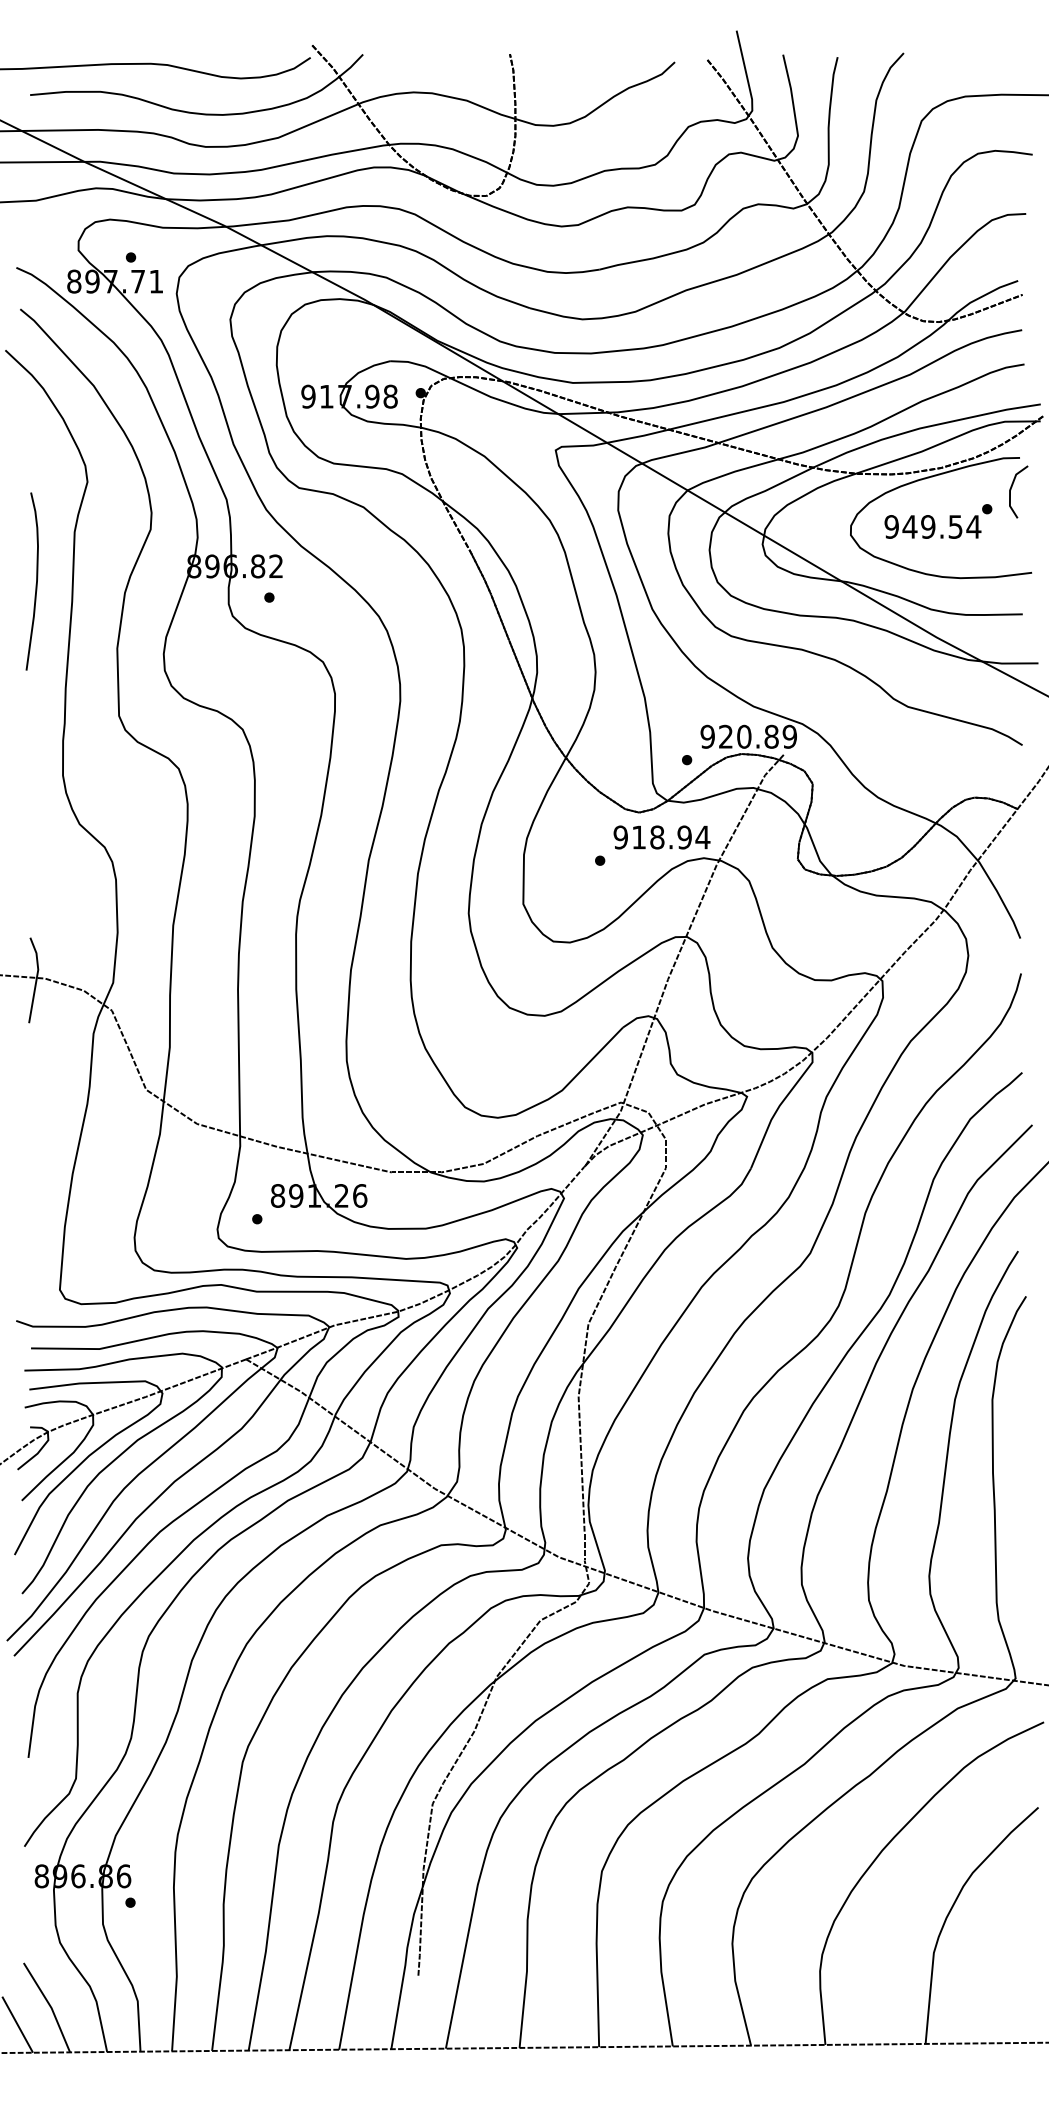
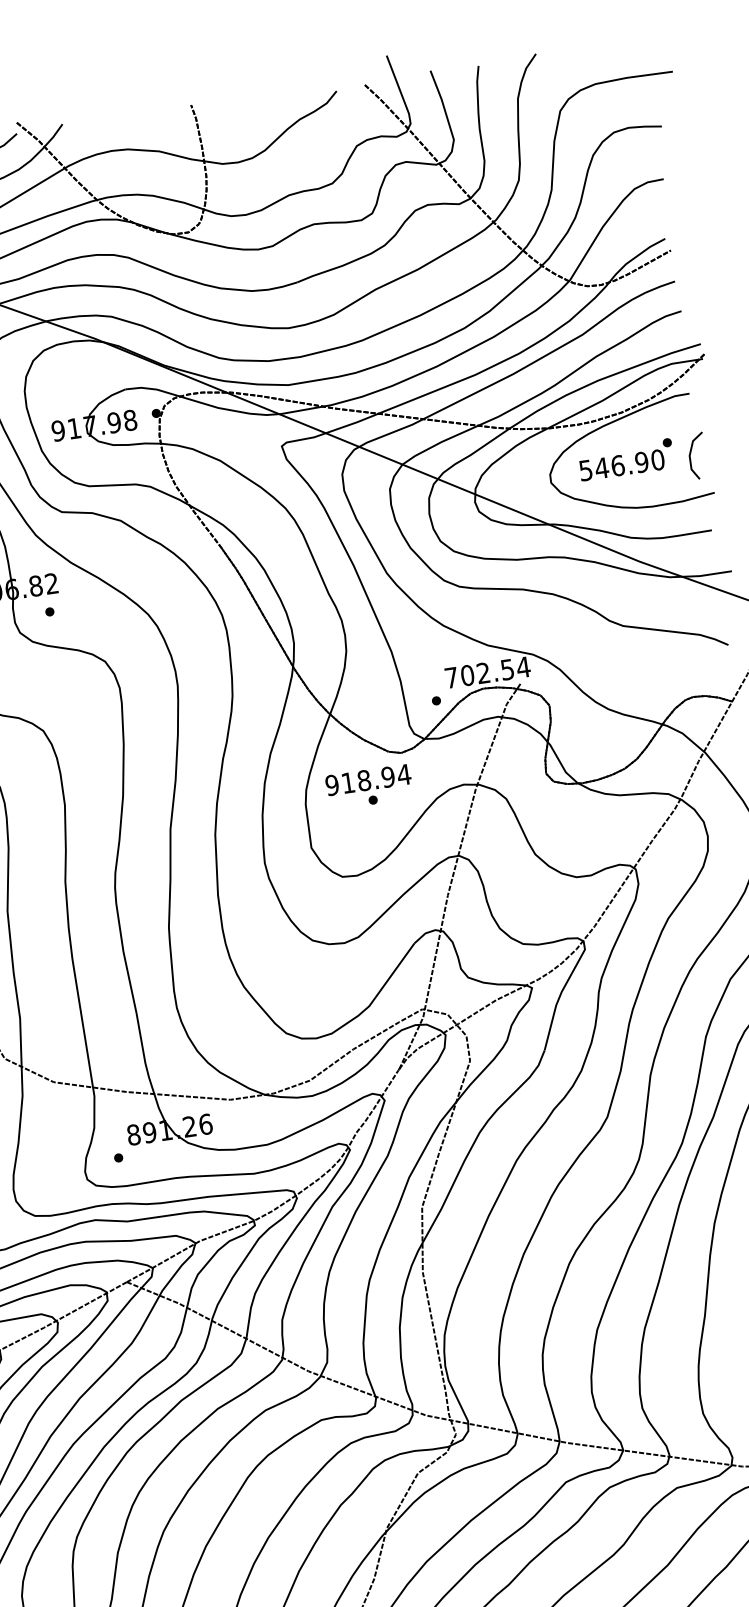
line: (1012, 487) -> (691, 452), moved
text: (932, 526) -> (621, 464), 949.54 -> 546.90
text: (748, 736) -> (487, 672), 920.89 -> 702.54
text: (661, 837) -> (367, 780), moved

